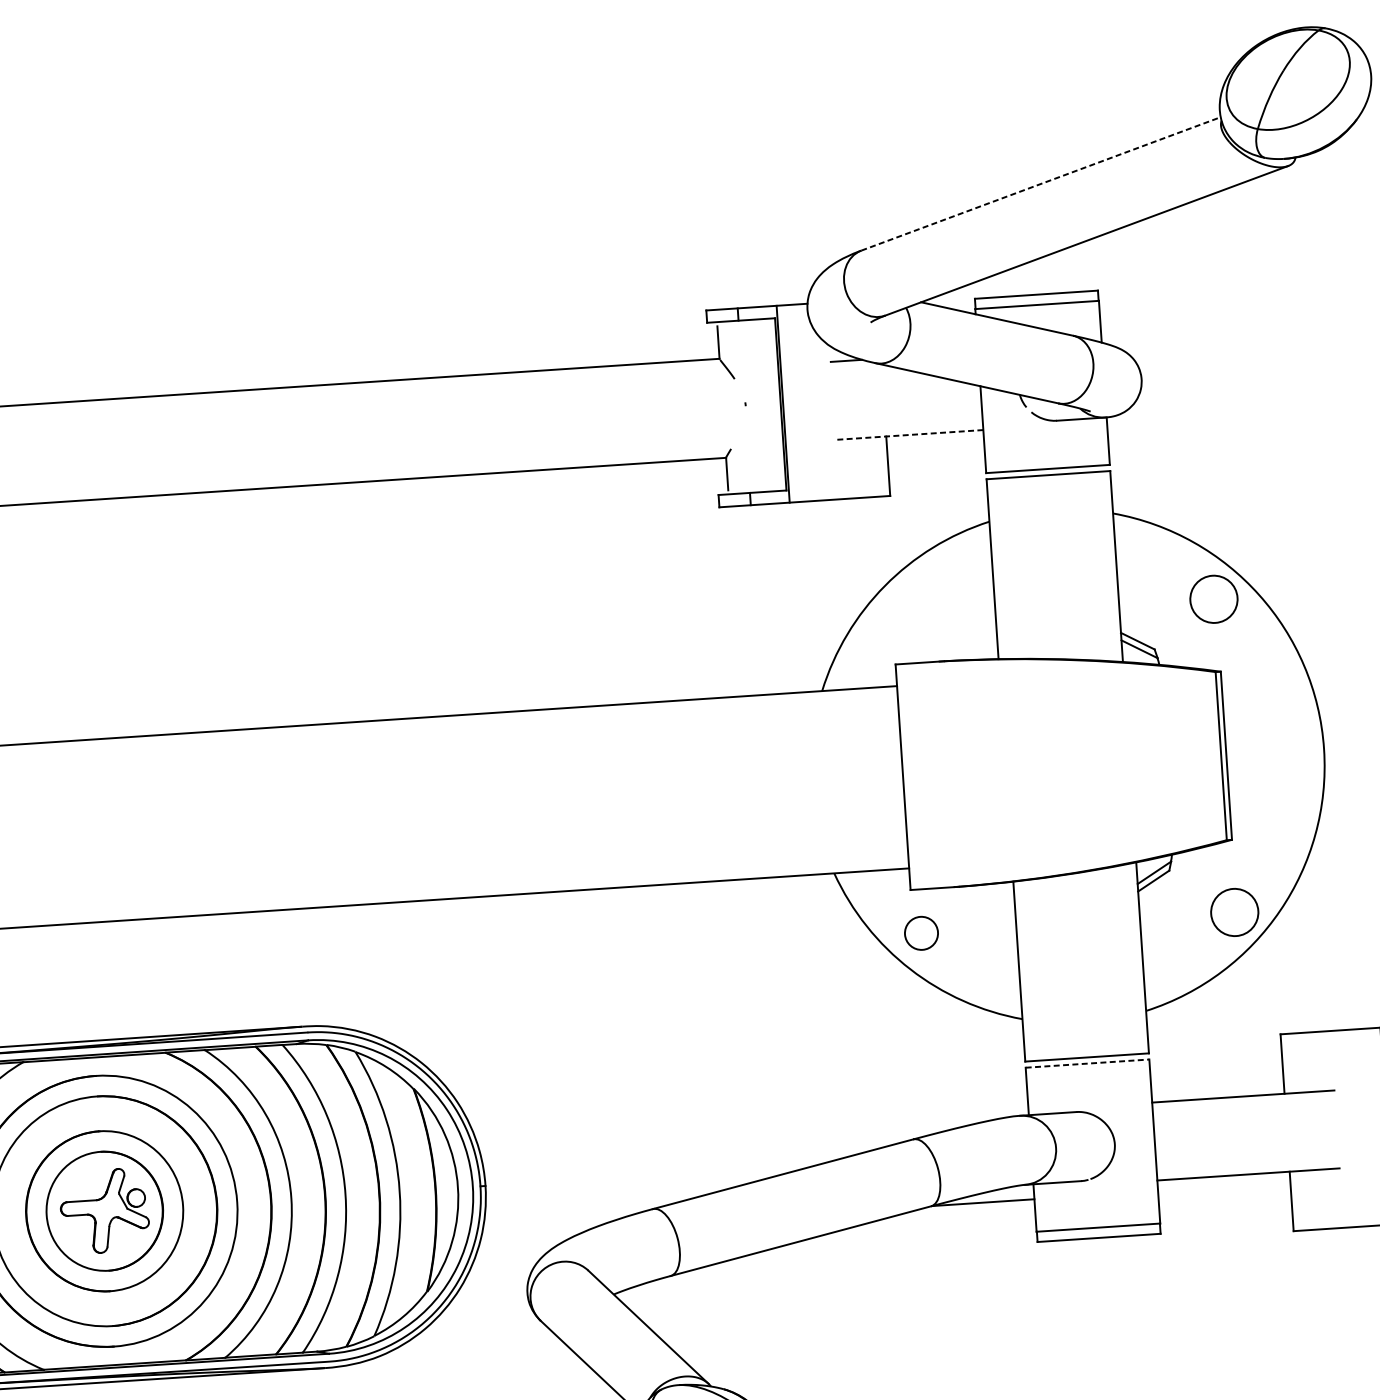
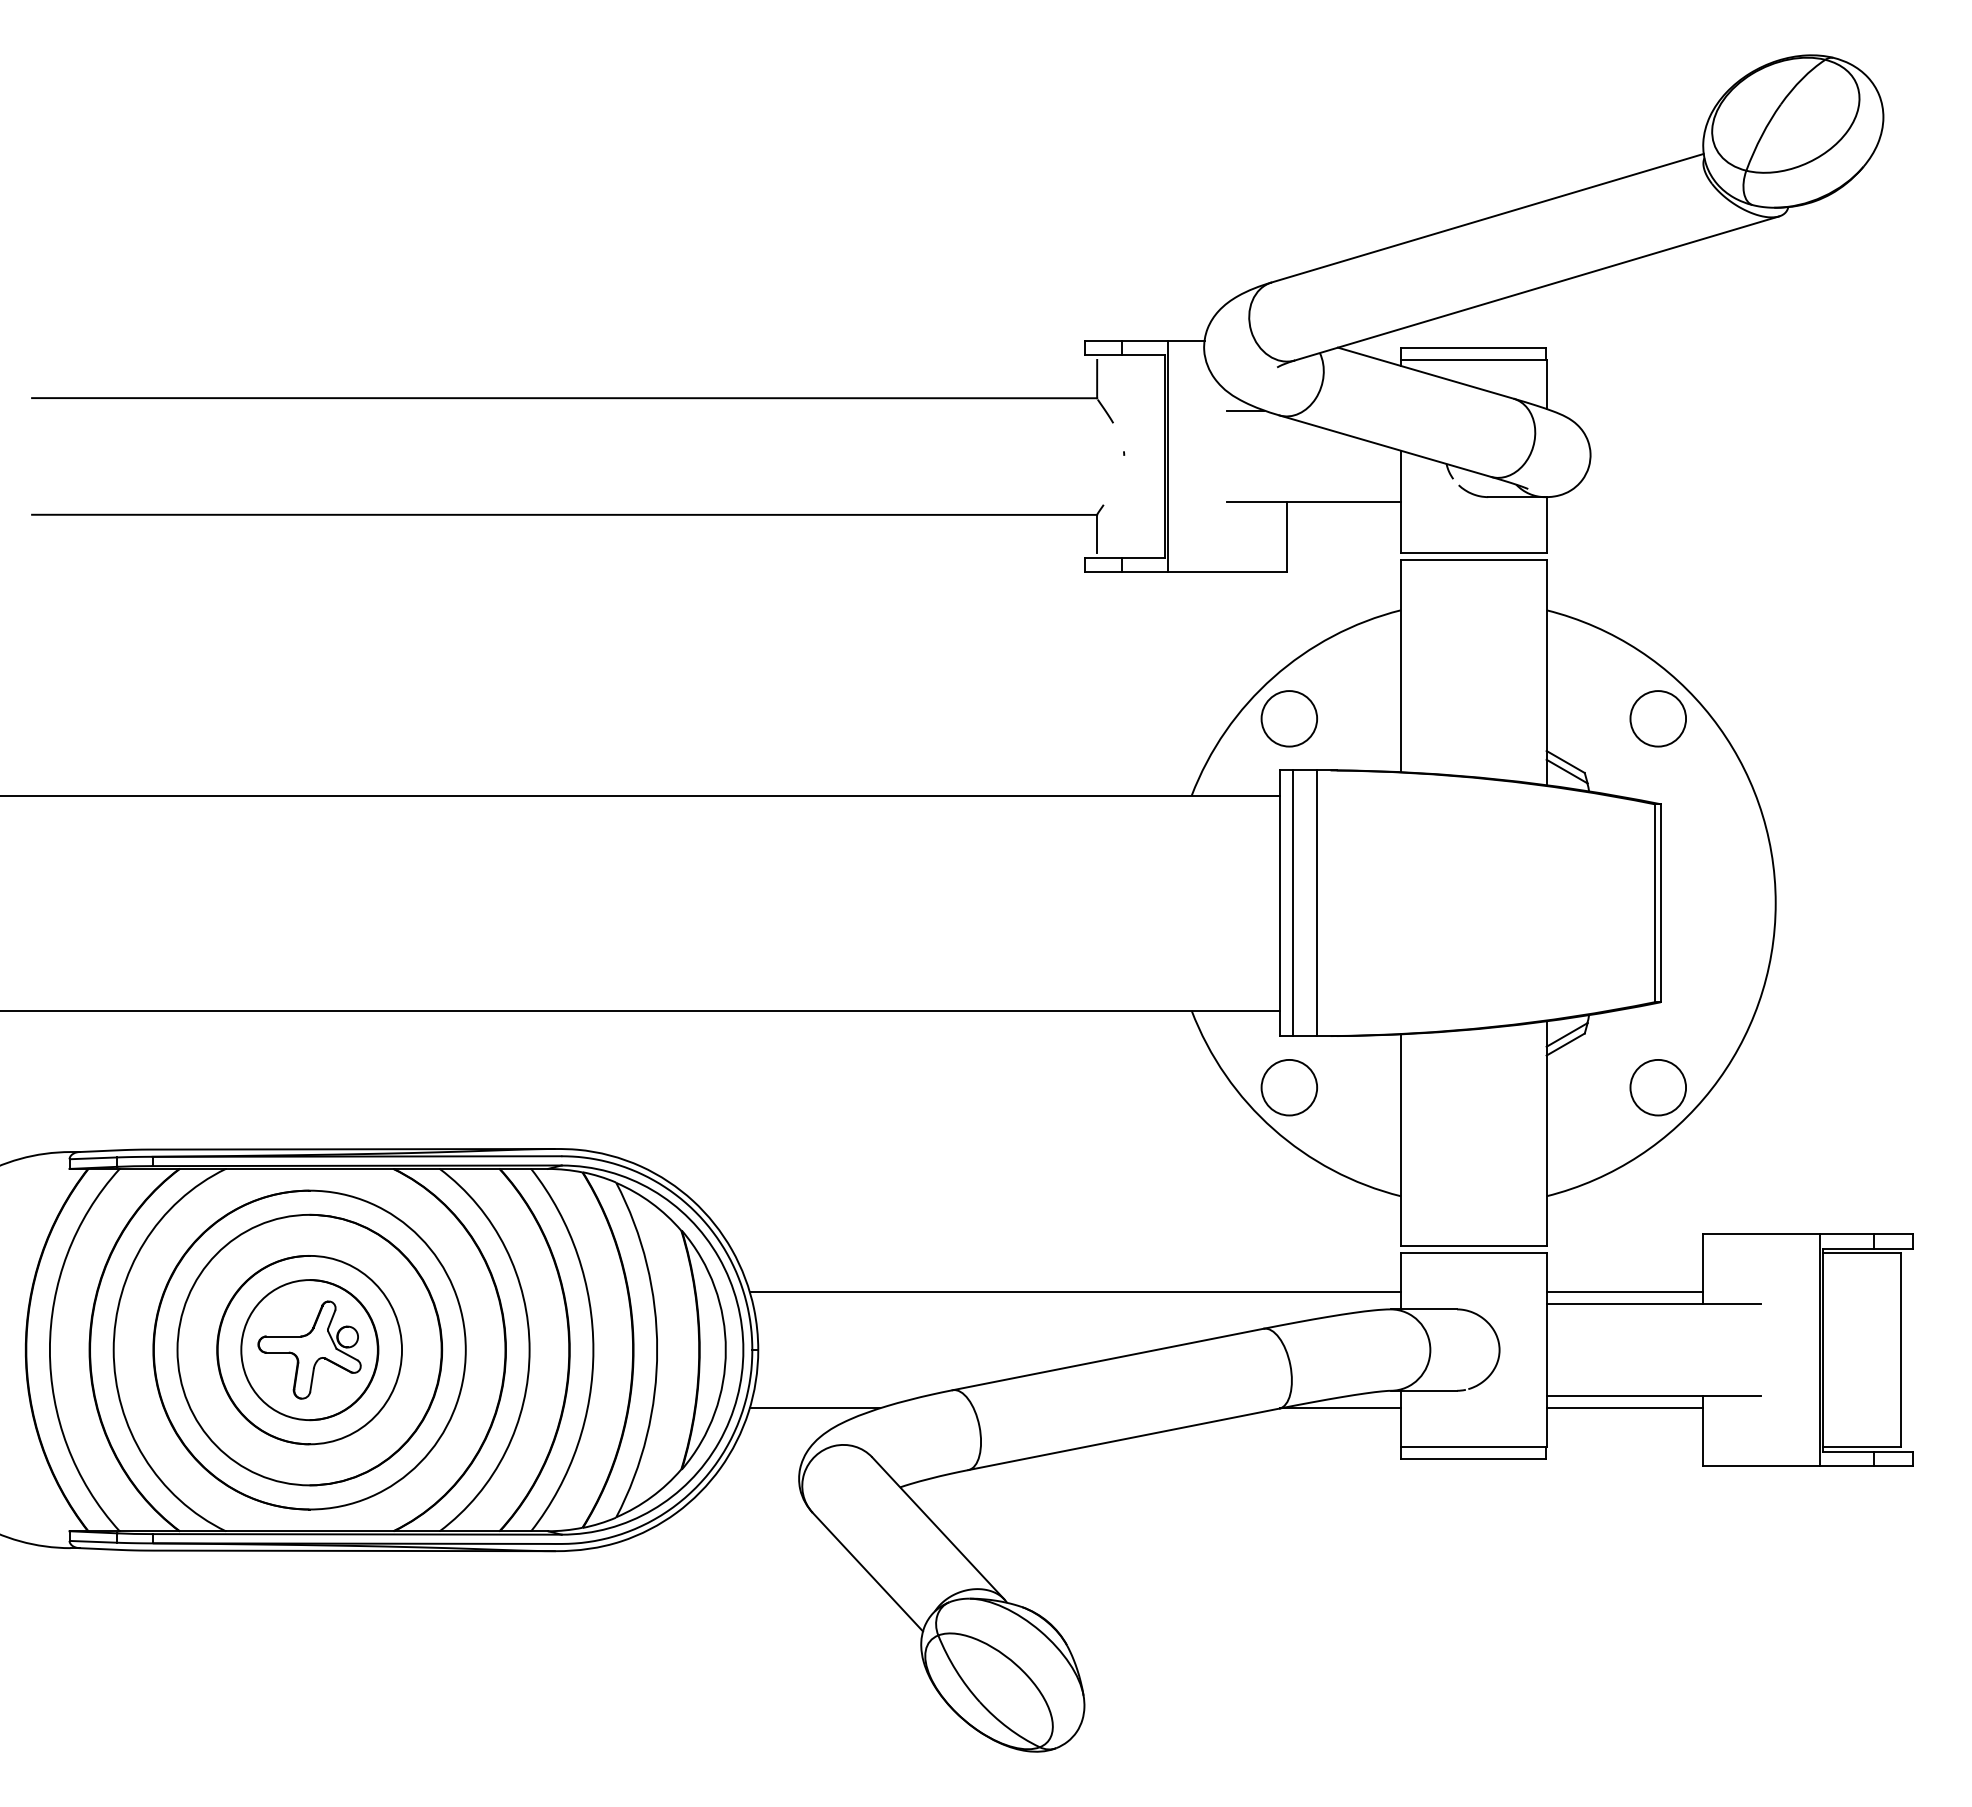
line: (1041, 184) -> (1488, 218), dashed -> solid
line: (909, 435) -> (1314, 502), dashed -> solid
circle: (900, 619) -> (1288, 718), added
line: (935, 775) -> (1317, 903), added
line: (913, 776) -> (1292, 903), added
circle: (920, 933) -> (1288, 1087), size x1.43
line: (1087, 1063) -> (1473, 1253), dashed -> solid
line: (1217, 1087) -> (1624, 1291), added
line: (750, 1118) -> (1074, 1291), added
line: (1224, 1186) -> (1624, 1408), added
line: (536, 1232) -> (814, 1408), added

